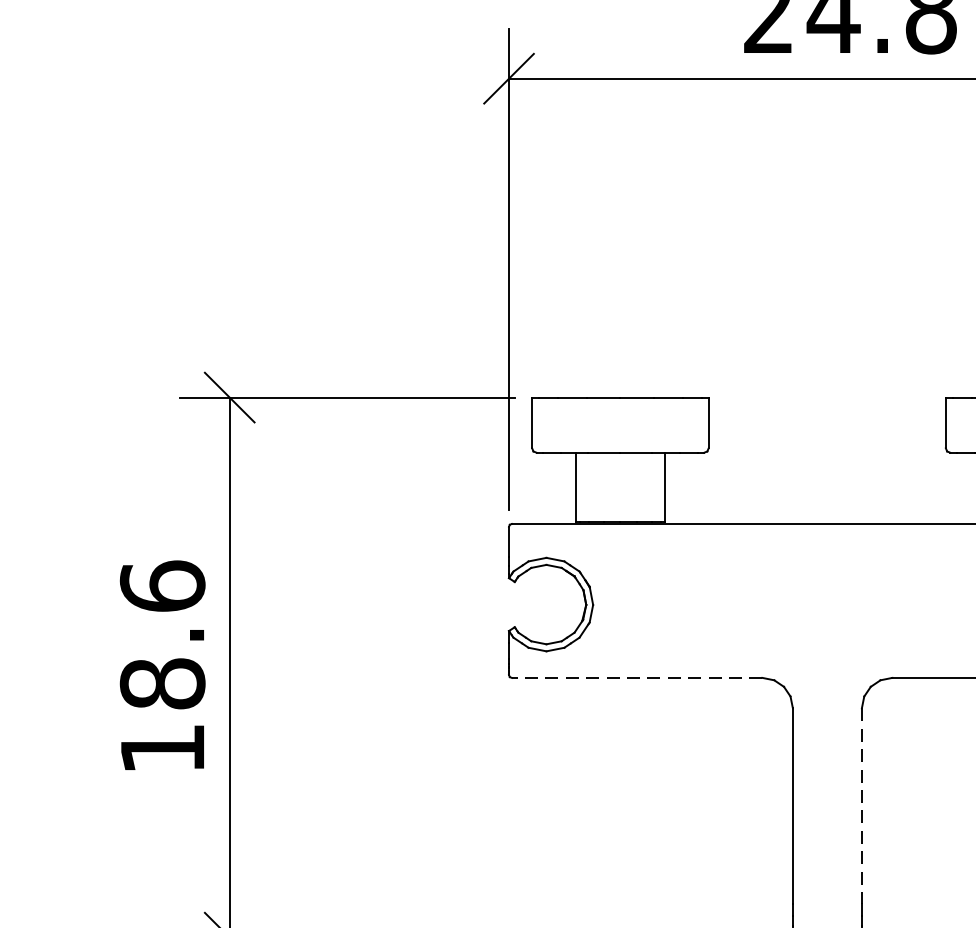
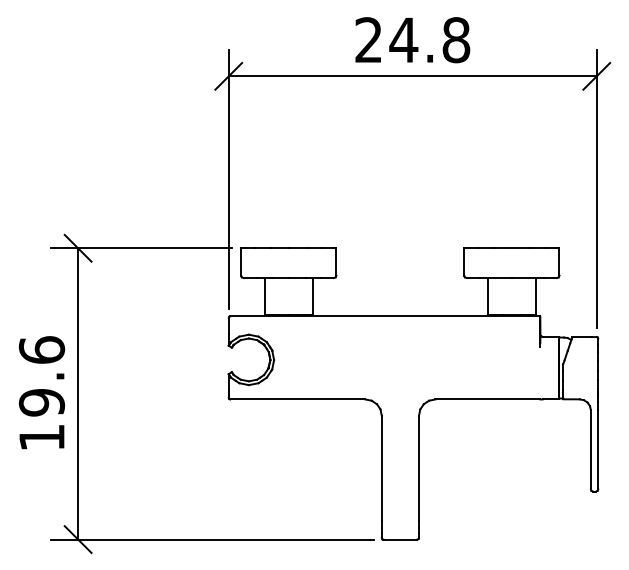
line: (636, 677) -> (297, 399), dashed -> solid
text: (163, 683) -> (42, 402), 18.6 -> 19.6
line: (860, 805) -> (418, 468), dashed -> solid

